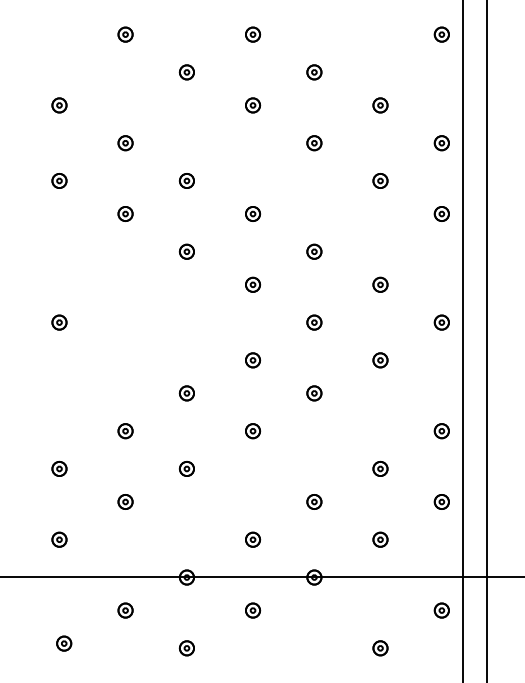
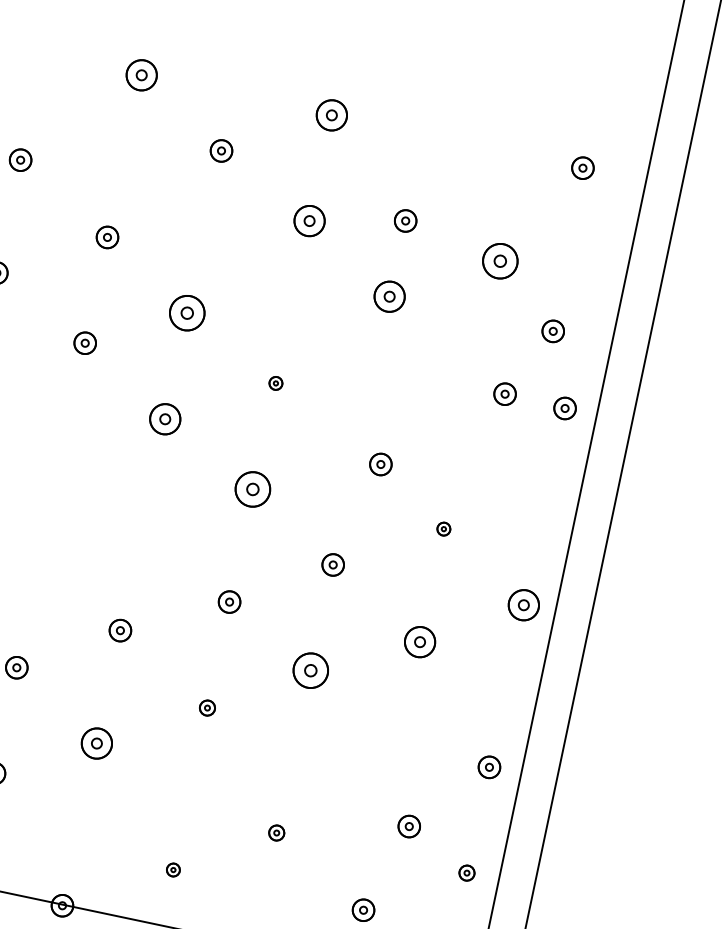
part: (125, 34) -> (141, 74), size x1.4
part: (253, 34) -> (332, 115), size x1.4
part: (441, 34) -> (582, 167), moved
part: (314, 72) -> (405, 221), moved
part: (253, 105) -> (310, 221), size x1.4
part: (380, 105) -> (500, 261), size x1.6
part: (314, 143) -> (389, 297), size x1.4
part: (441, 143) -> (552, 331), moved
part: (186, 180) -> (186, 312), size x1.6
part: (380, 180) -> (505, 393), moved
part: (253, 213) -> (276, 382), size x0.6
part: (441, 213) -> (564, 407), moved
part: (186, 251) -> (164, 418), size x1.4
part: (314, 251) -> (381, 464), moved
part: (253, 284) -> (254, 488), size x1.6
part: (380, 284) -> (443, 528), size x0.6
part: (441, 322) -> (523, 604), size x1.4
part: (380, 360) -> (420, 642), size x1.4
part: (314, 393) -> (311, 670), size x1.6
part: (253, 431) -> (207, 708), size x0.7
part: (186, 468) -> (96, 742), size x1.4
part: (380, 468) -> (409, 825), moved
part: (314, 501) -> (276, 832), size x0.7
part: (441, 501) -> (466, 872), size x0.7
part: (253, 539) -> (173, 869), size x0.6

